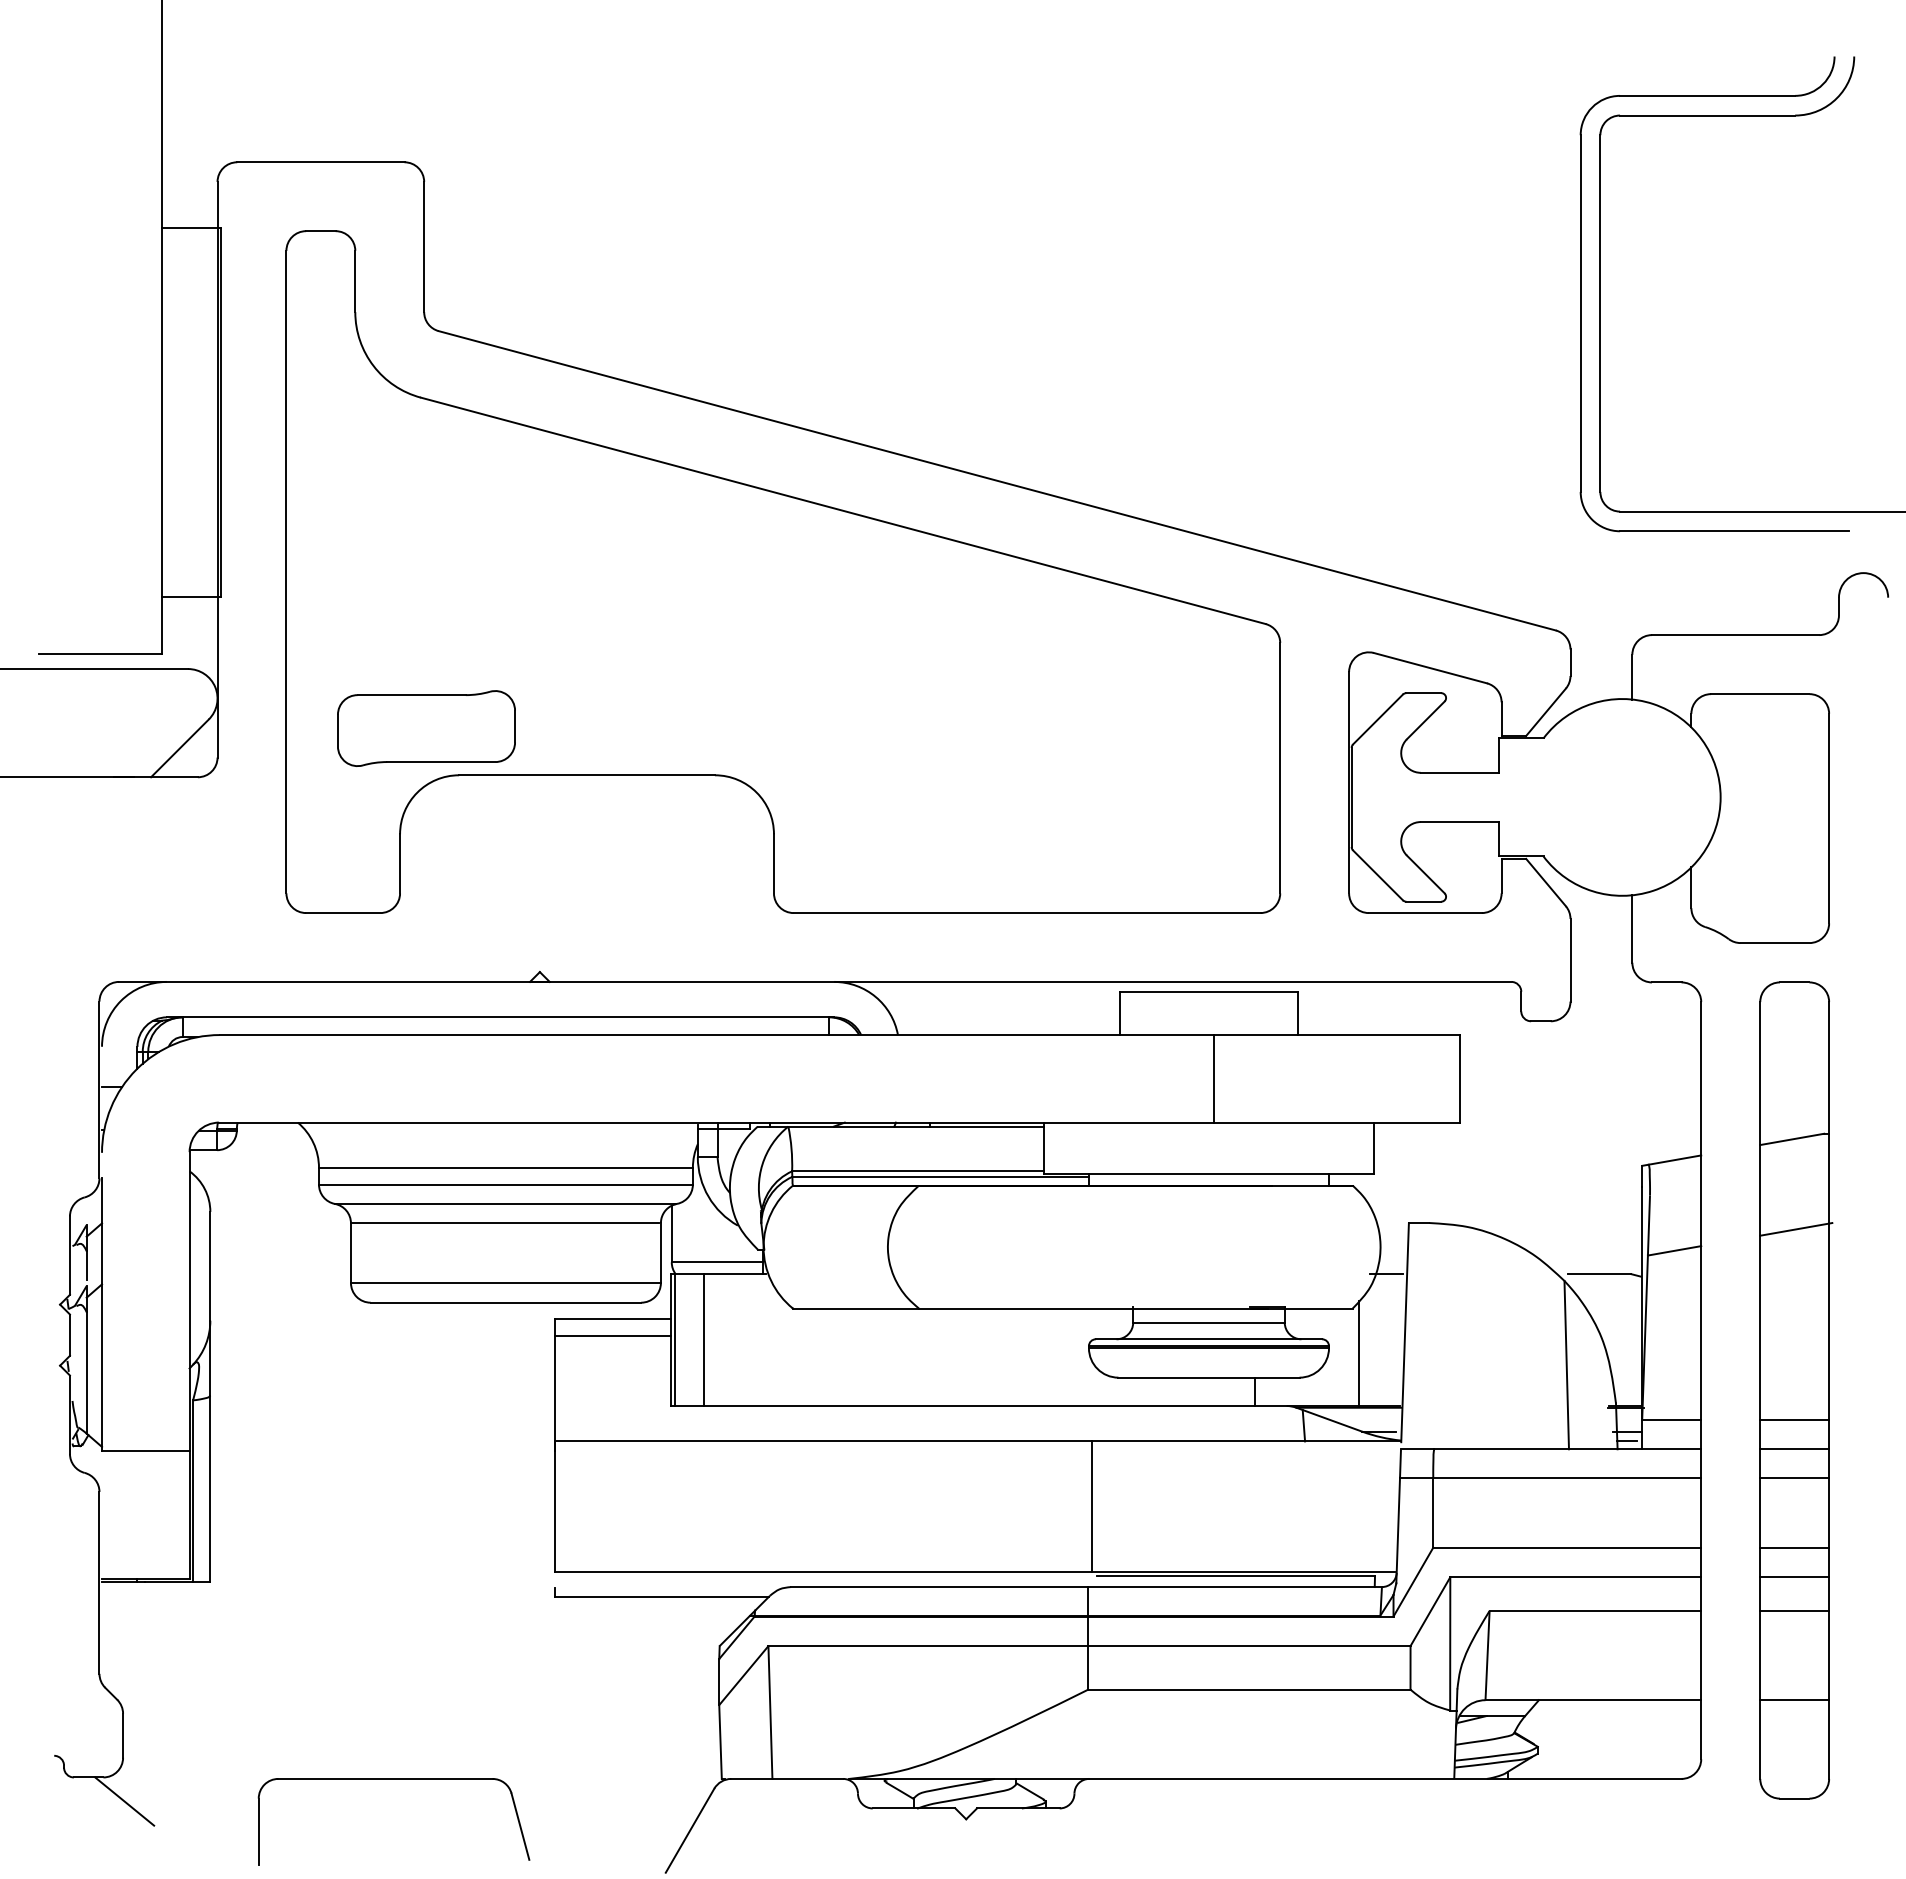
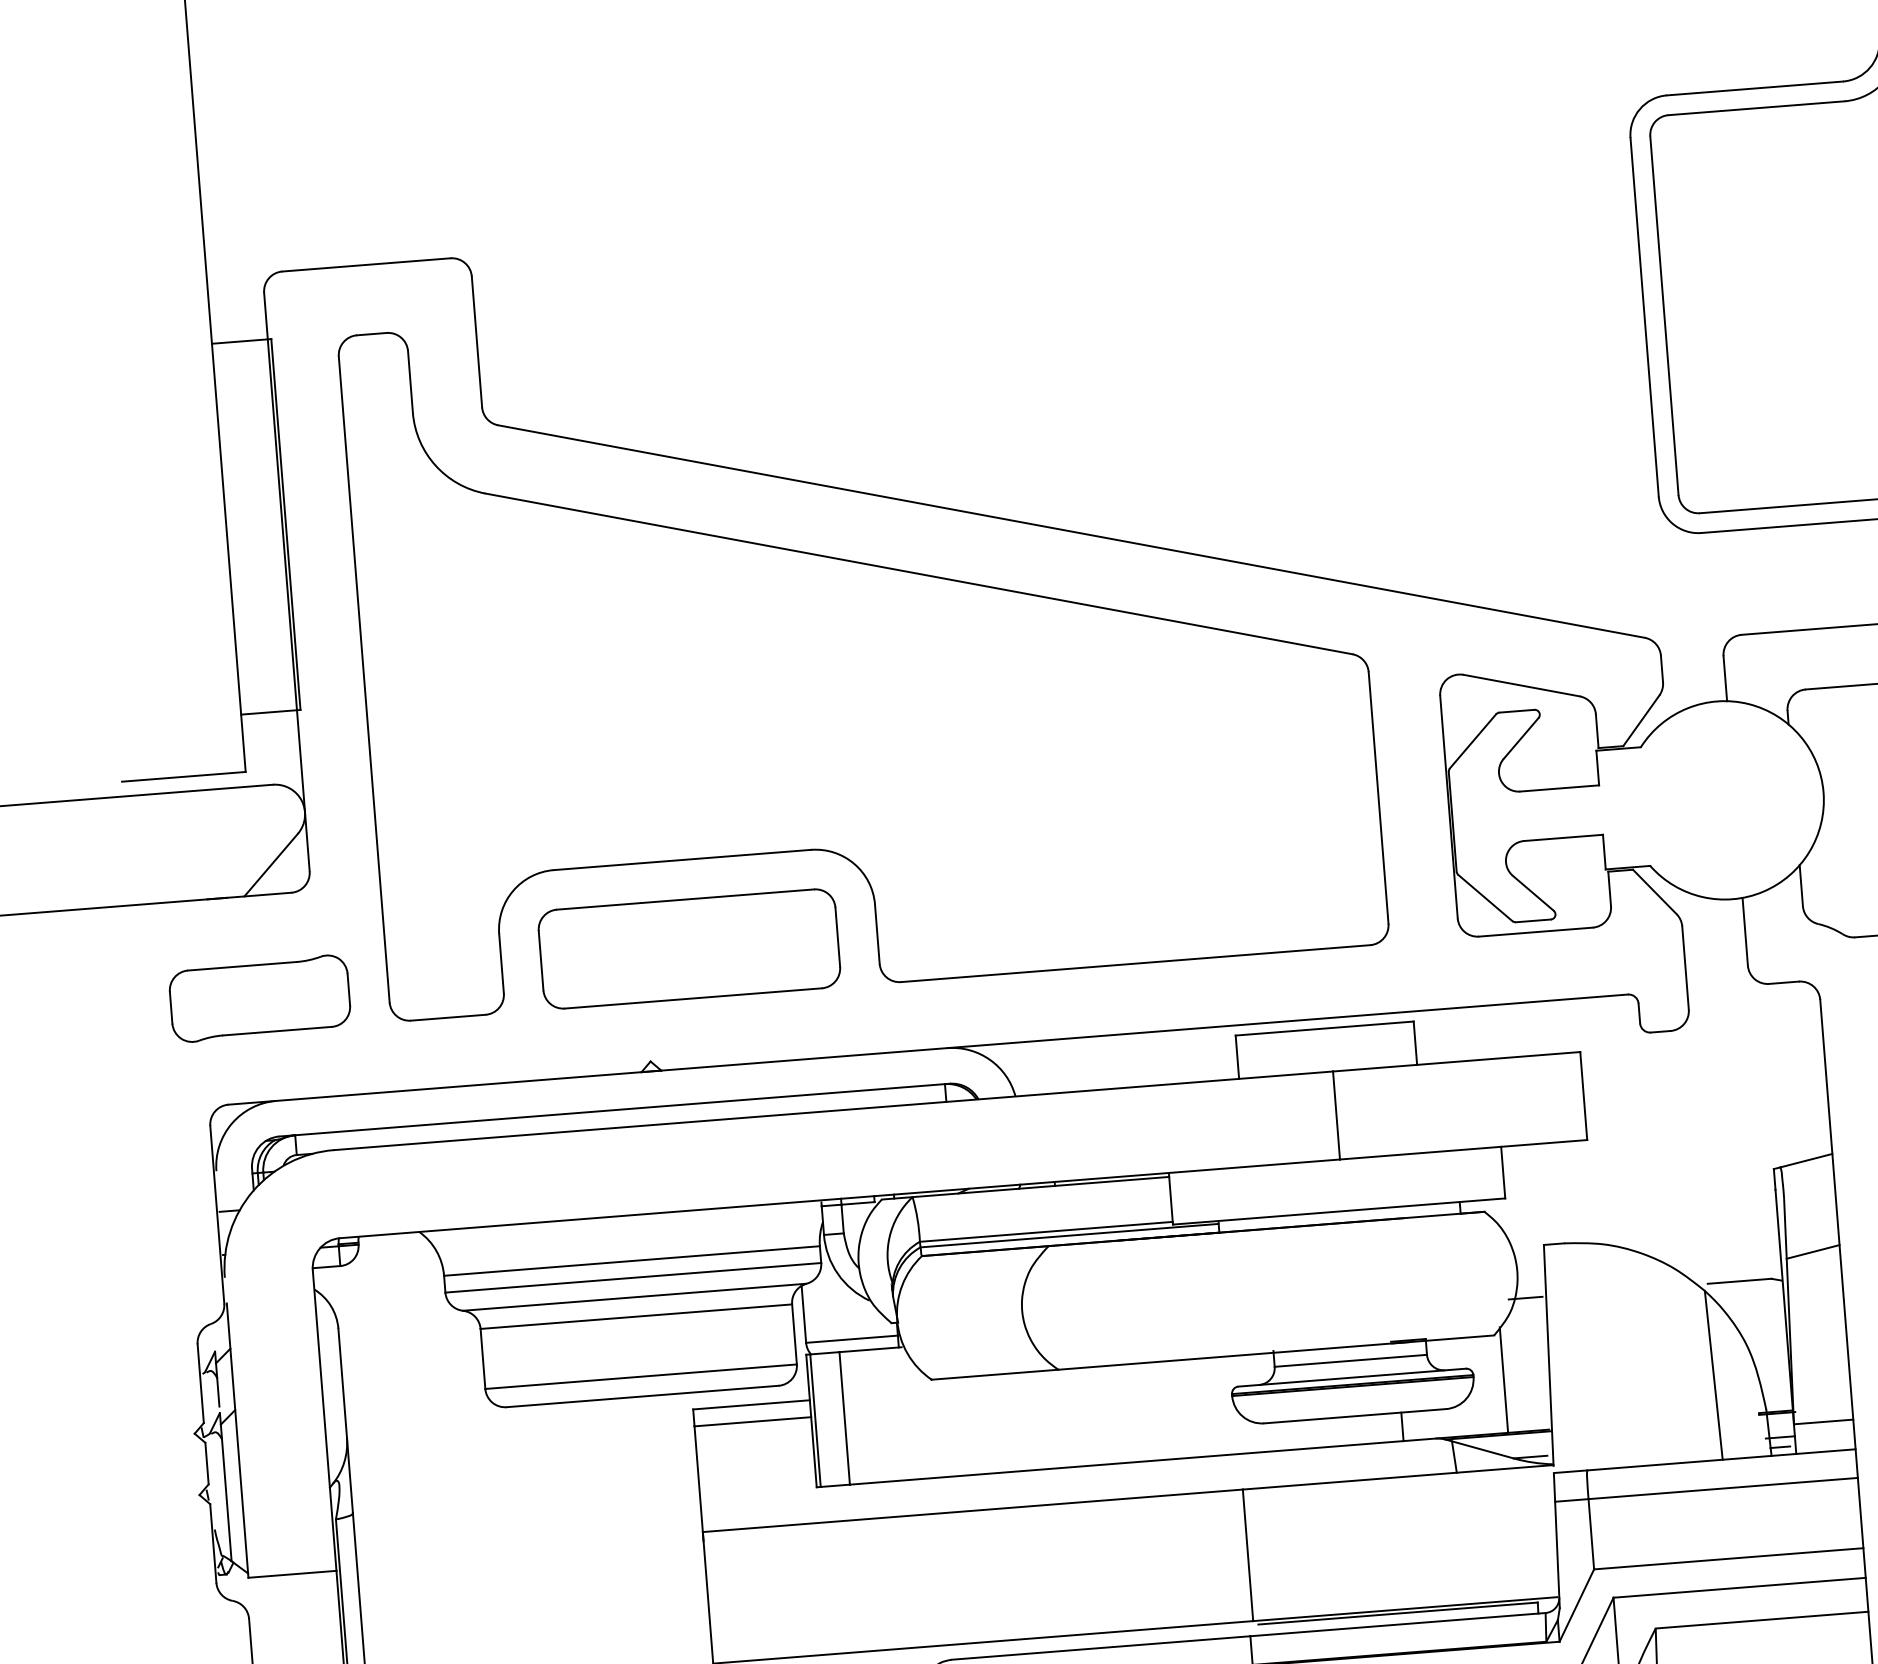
part: (426, 728) -> (259, 998), moved
part: (586, 863) -> (688, 948), added

